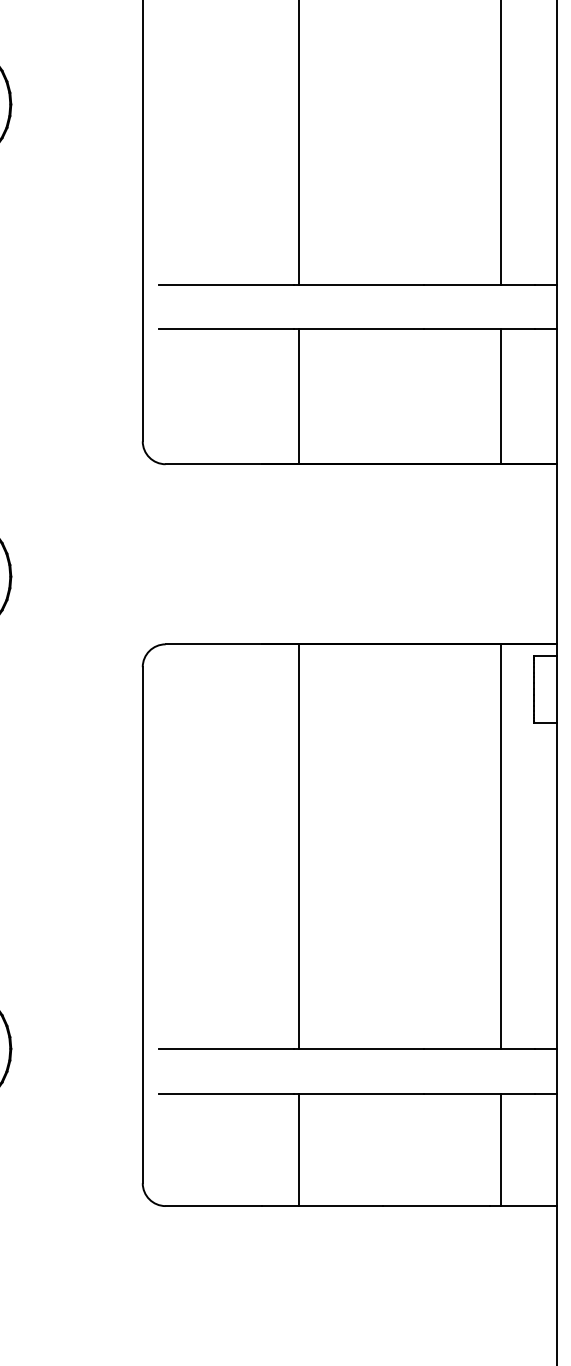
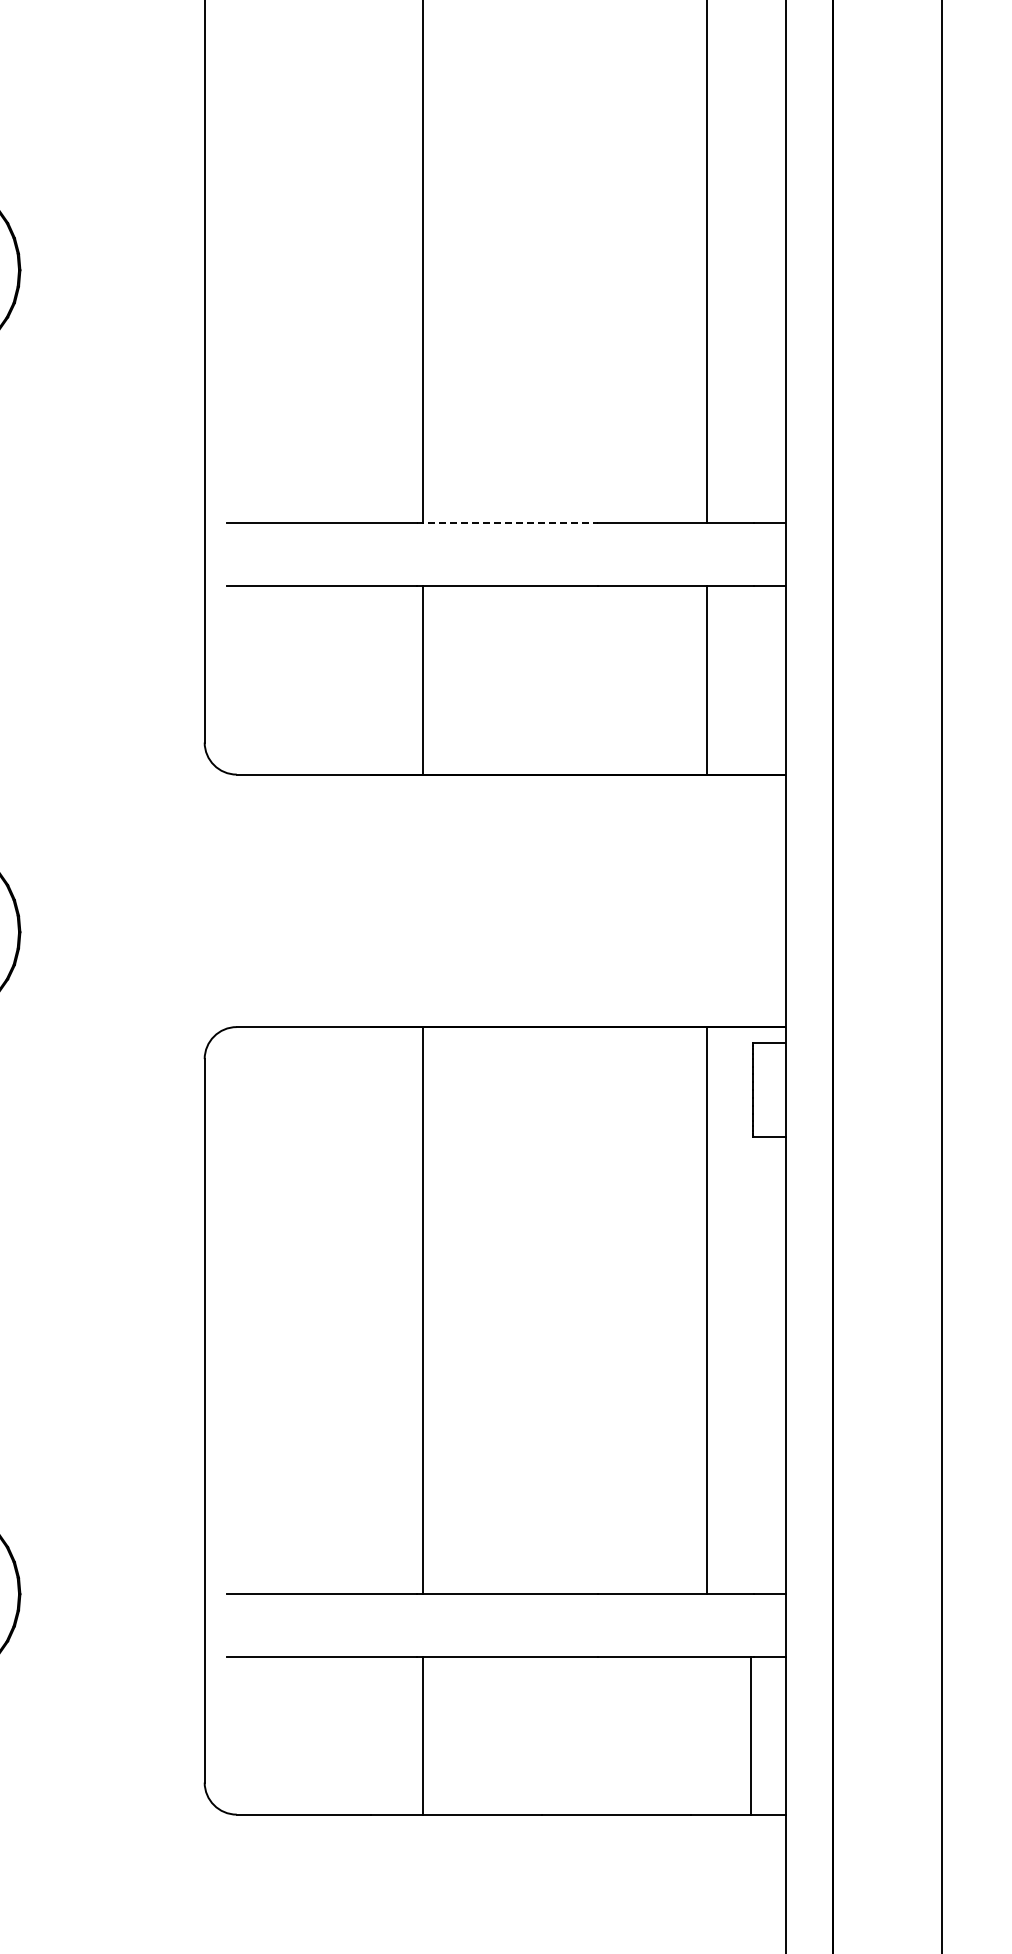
line: (358, 284) -> (507, 522), solid -> dashed
line: (500, 1149) -> (750, 1735), moved

